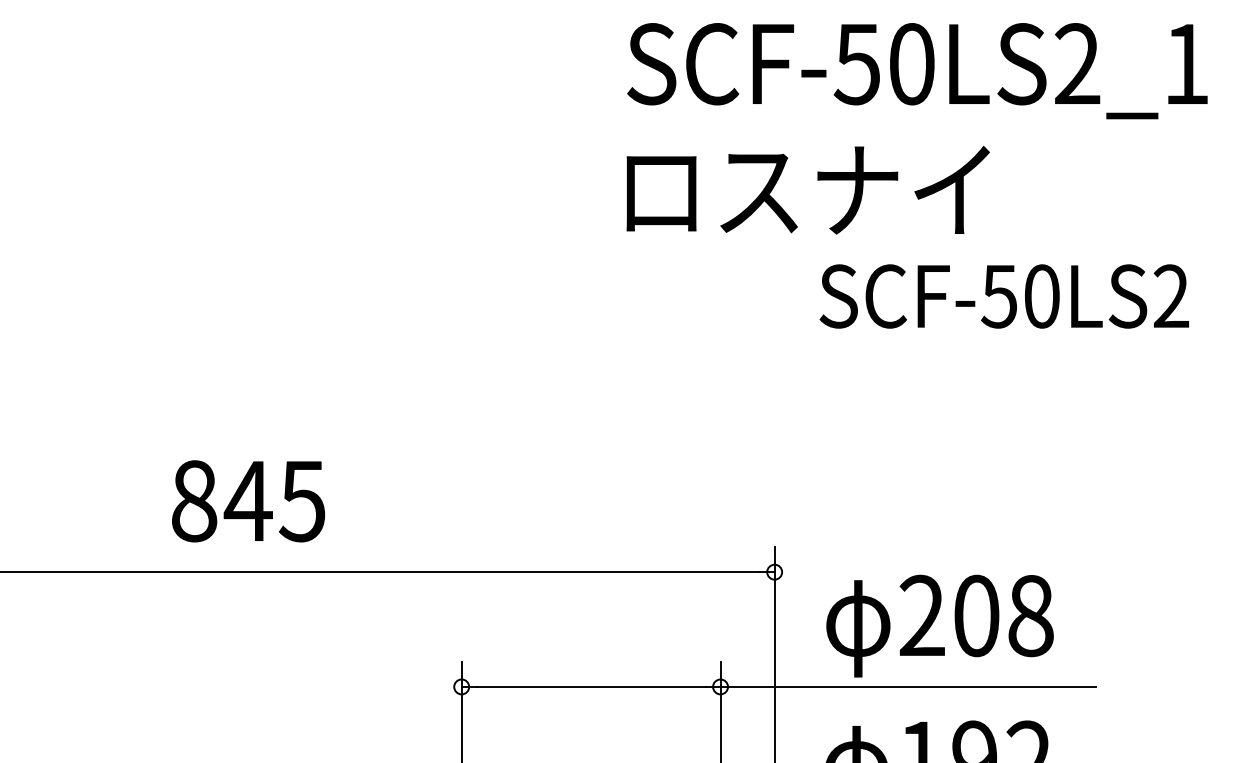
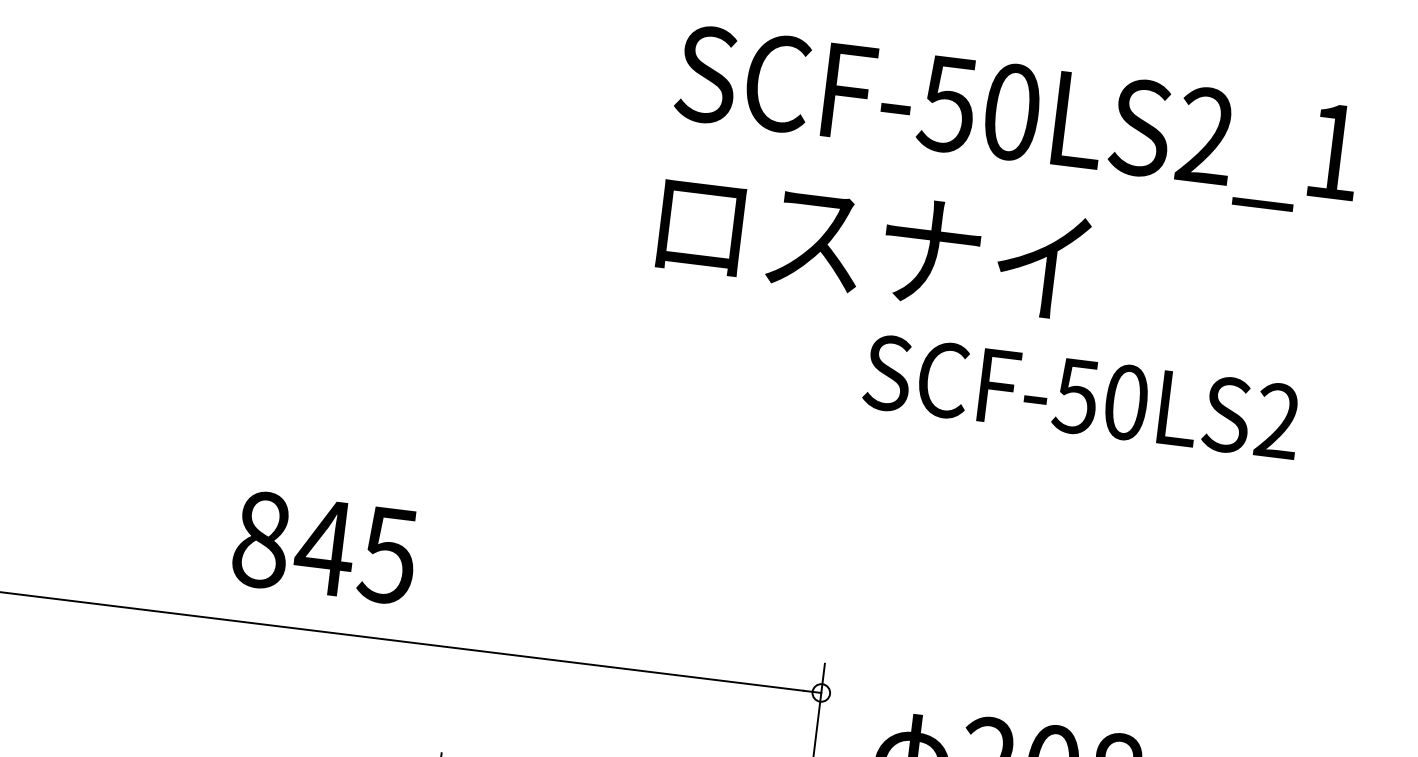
text: (917, 71) -> (1017, 121), moved
text: (807, 189) -> (872, 244), moved
text: (1003, 296) -> (1081, 396), moved
text: (248, 501) -> (325, 547), moved

